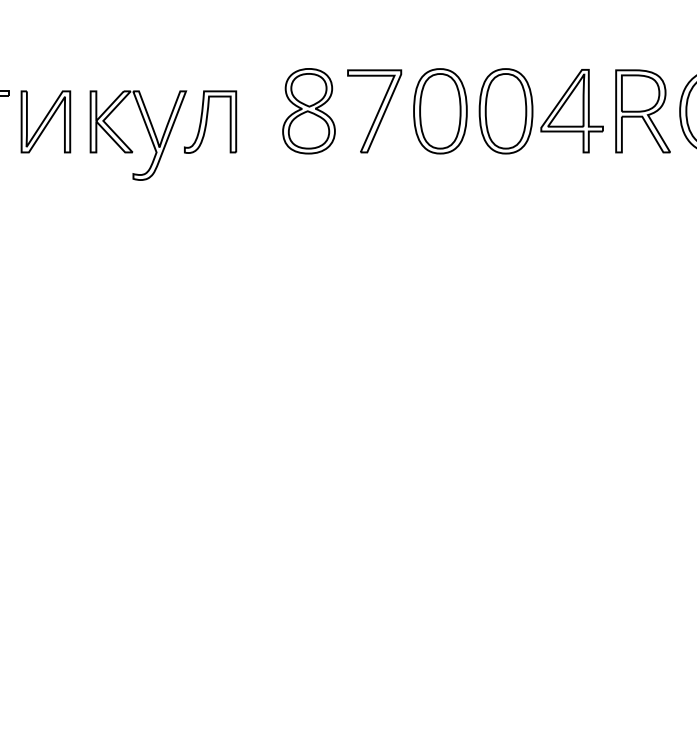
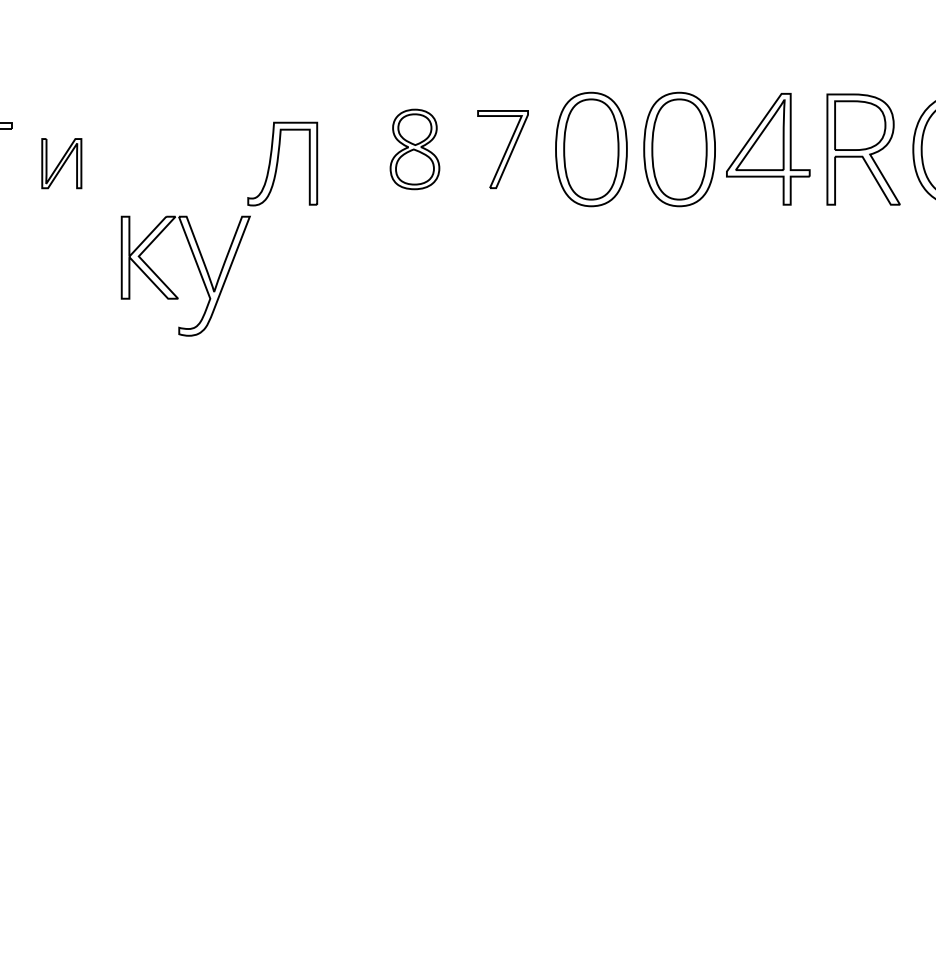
part: (308, 111) -> (414, 149), size x0.7
part: (374, 111) -> (502, 149), size x0.7
part: (45, 121) -> (61, 163), size x0.6
part: (147, 132) -> (198, 271), moved

